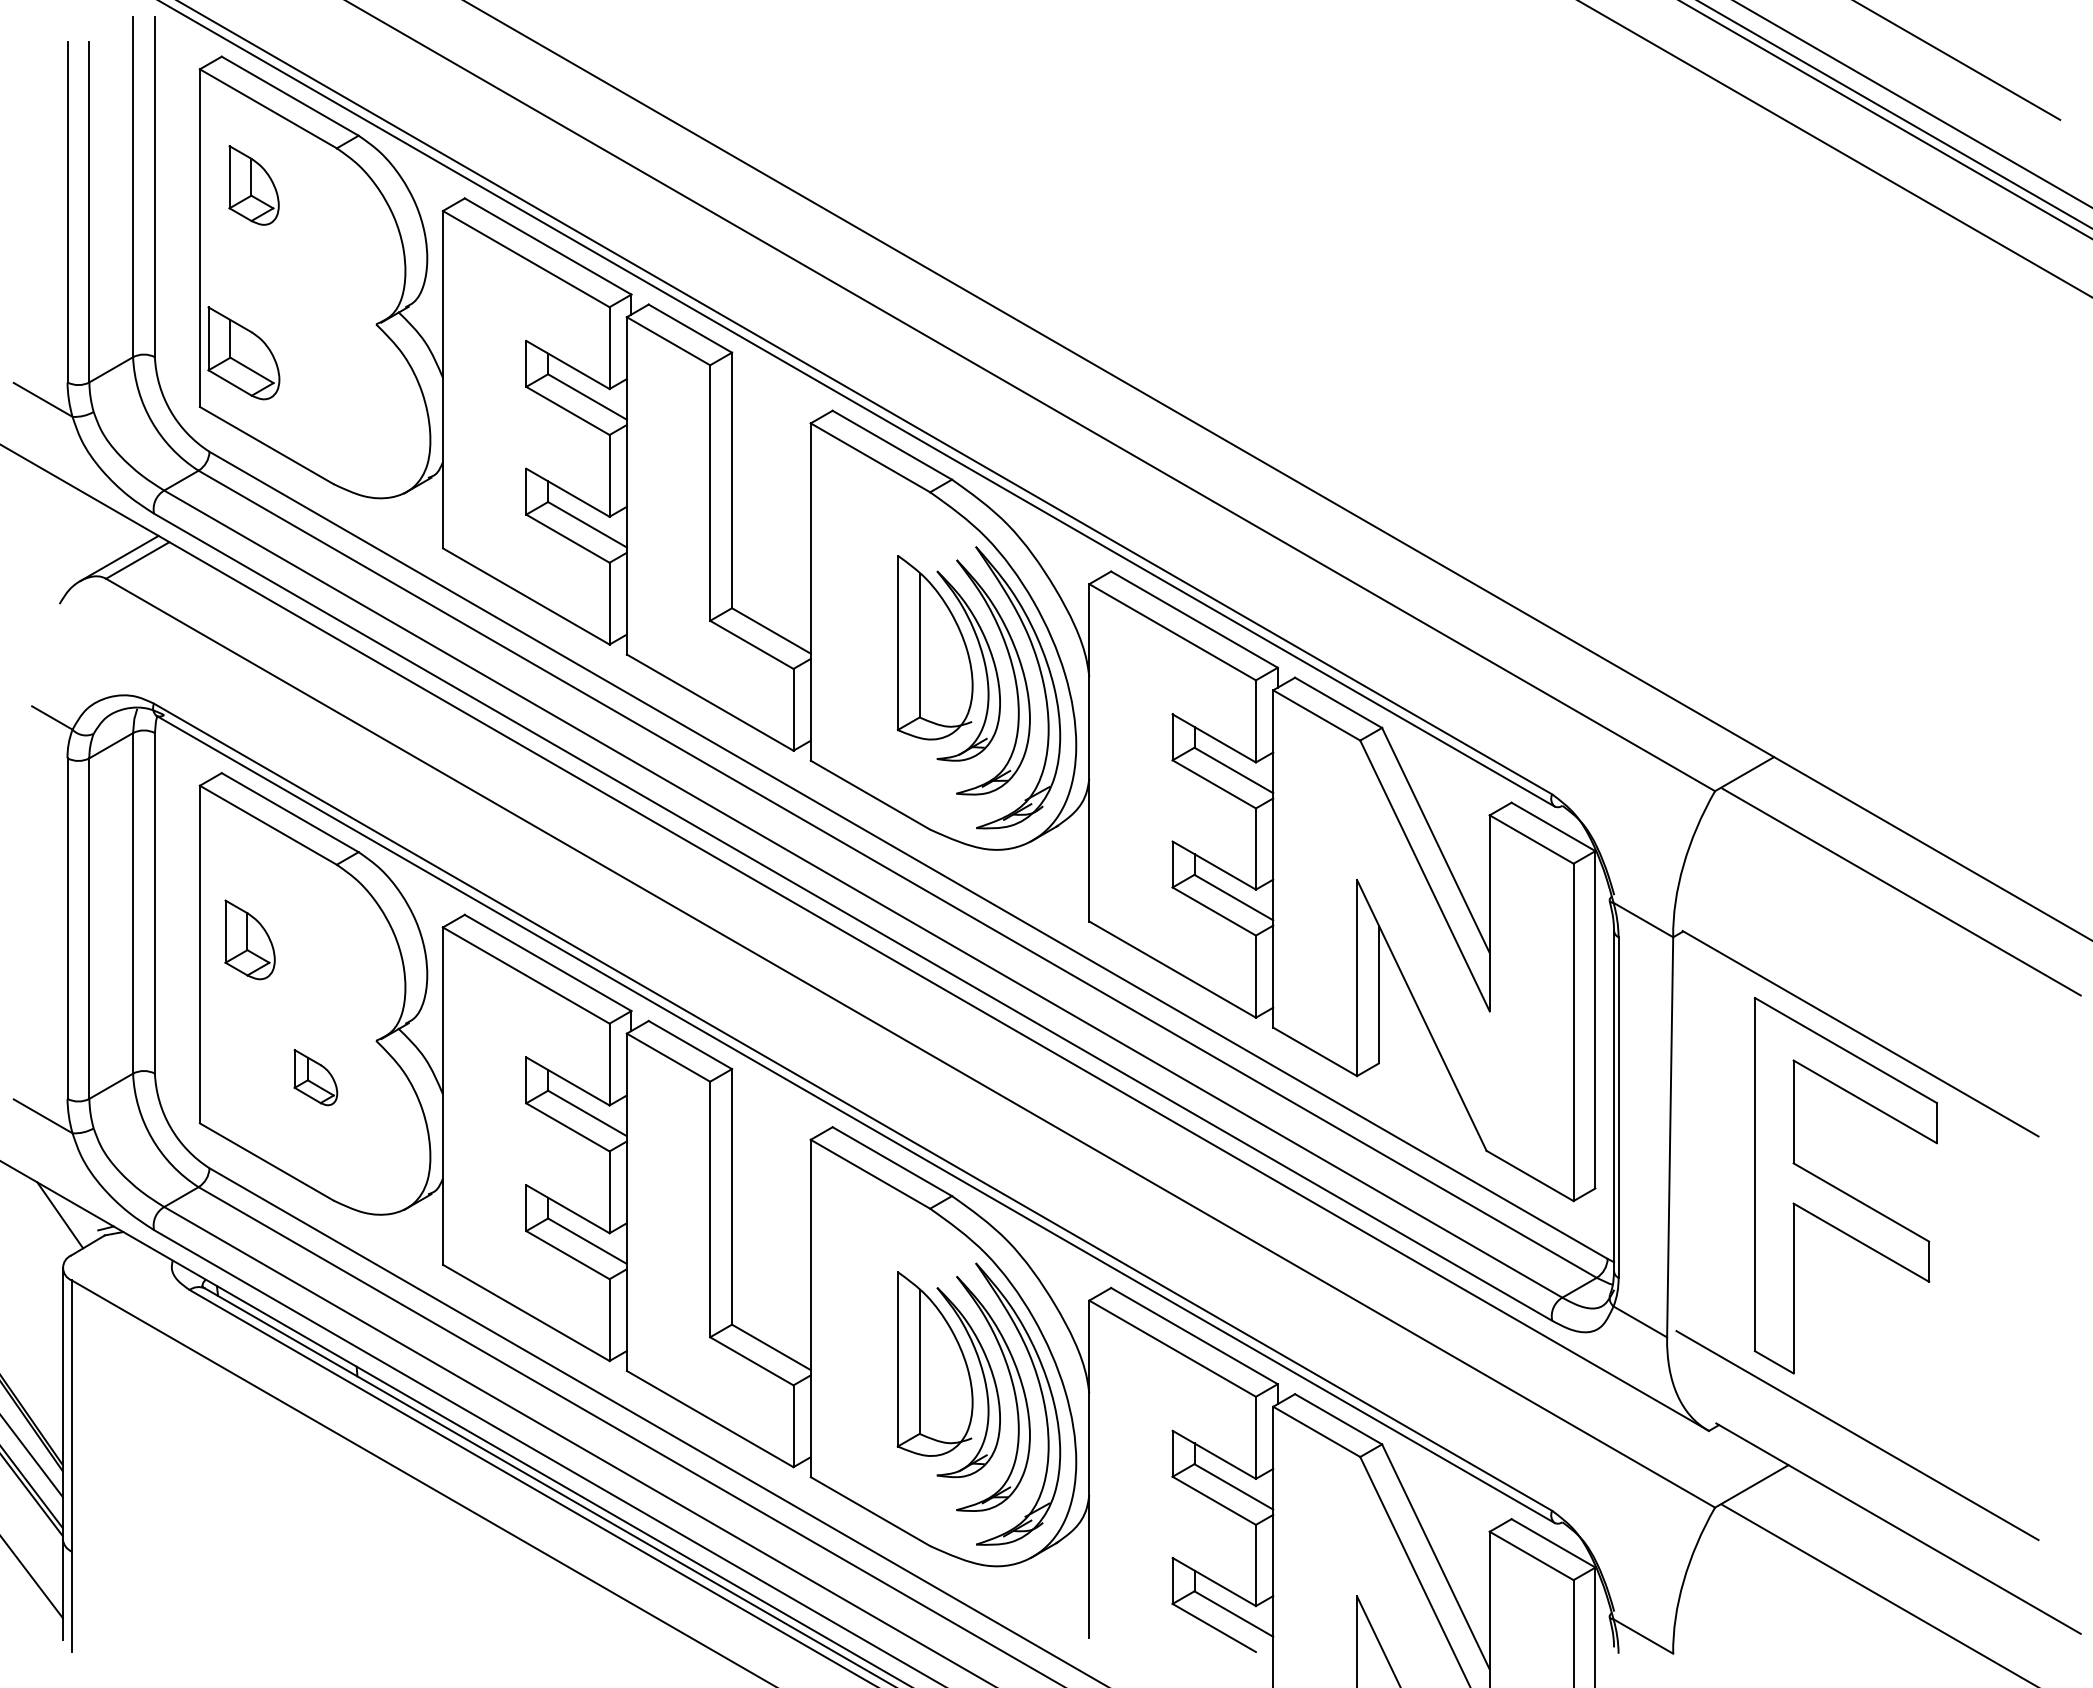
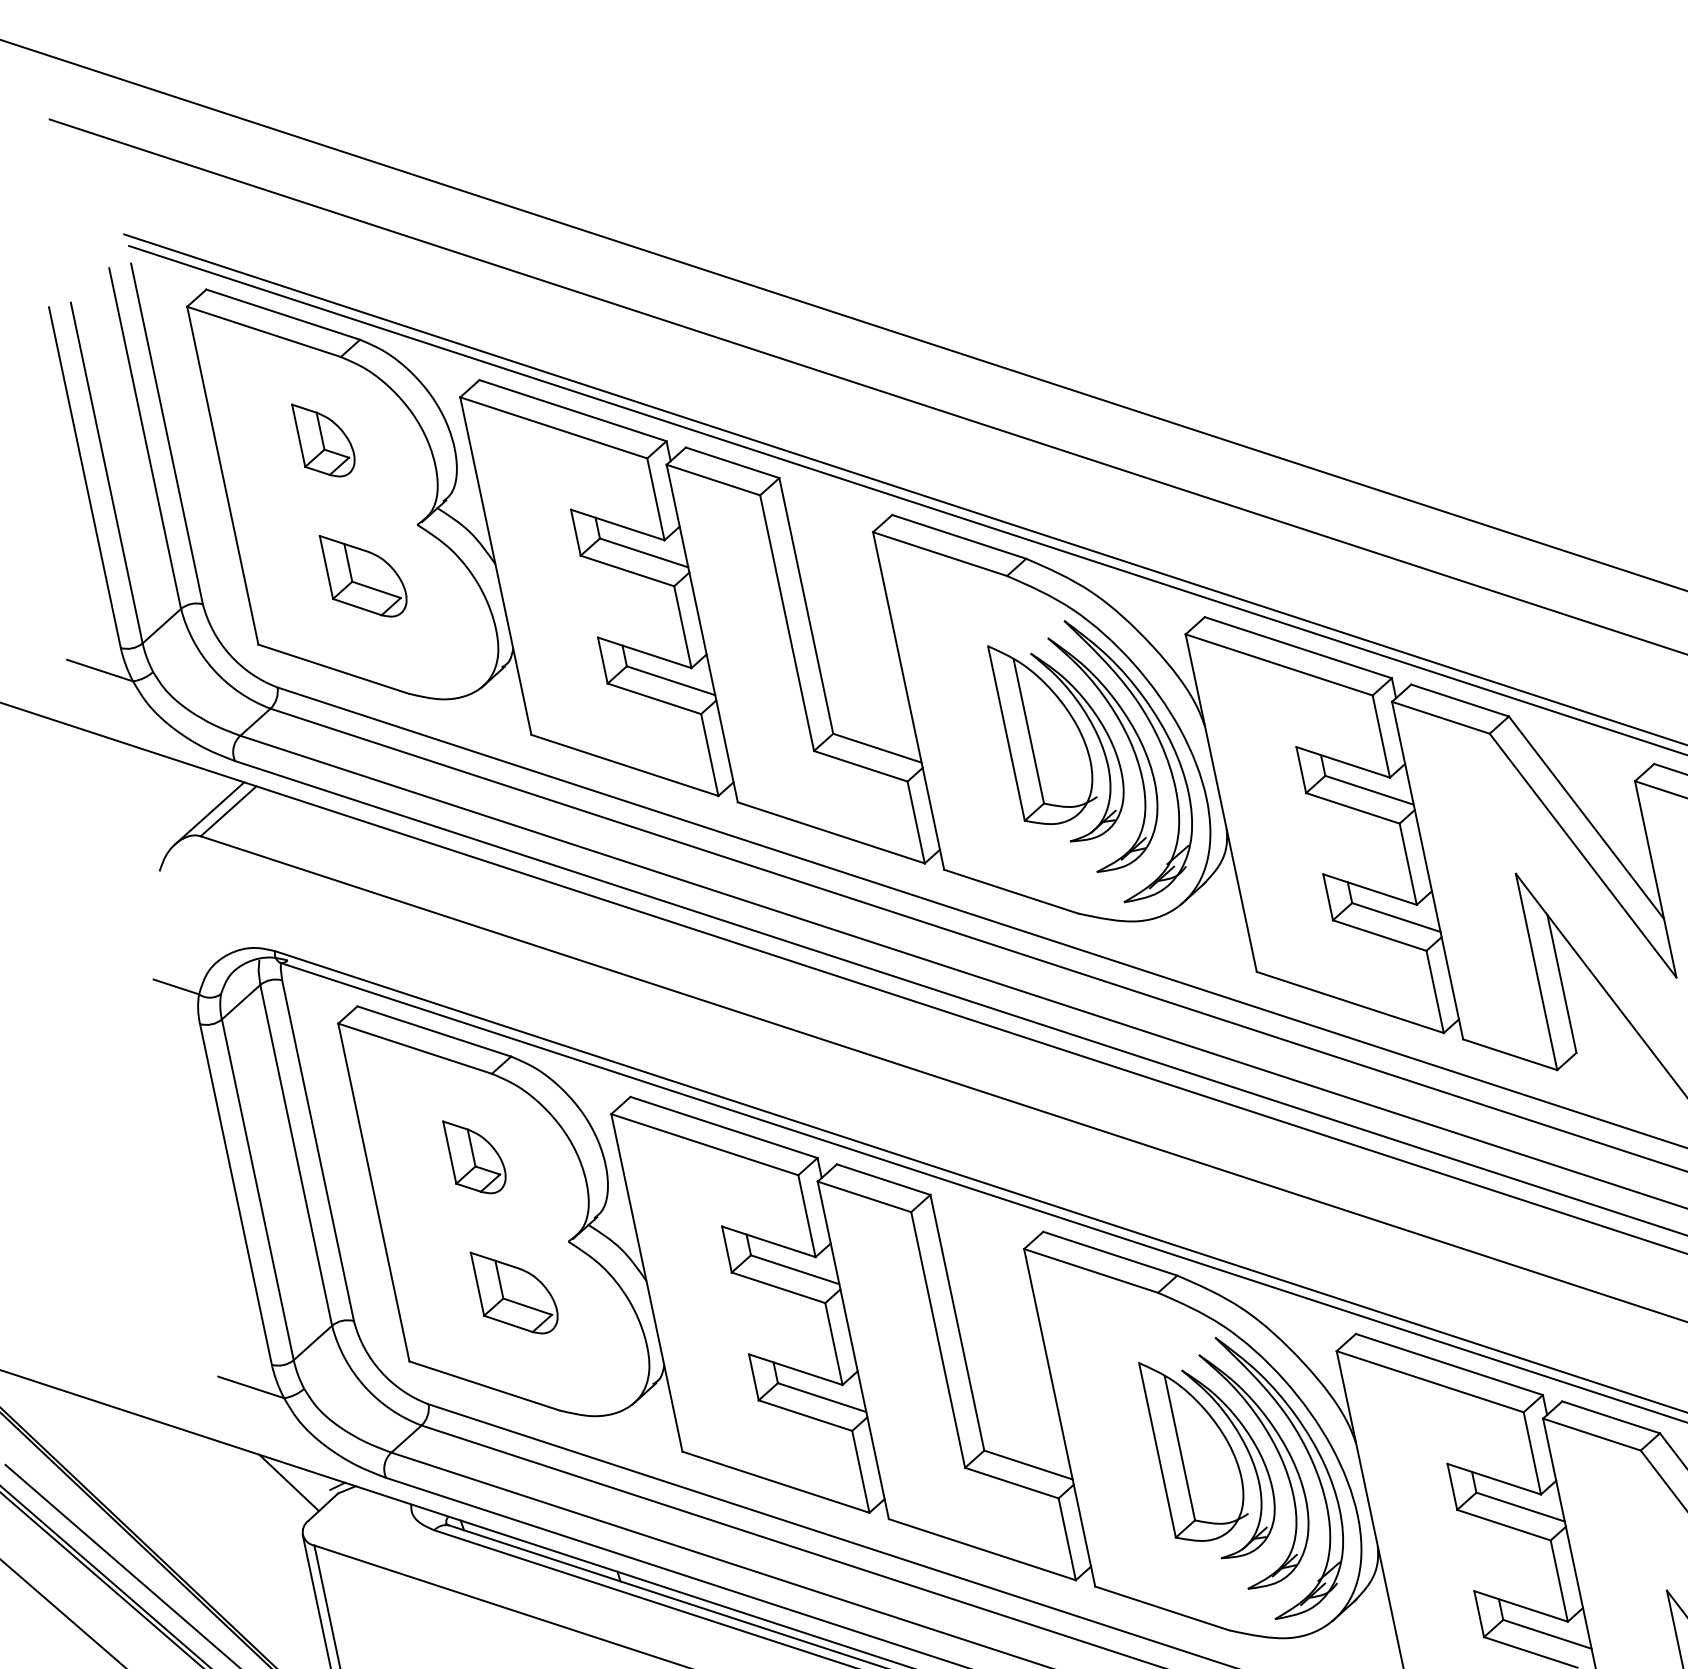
part: (253, 185) -> (324, 439), moved
part: (243, 353) -> (364, 574), moved
part: (249, 939) -> (475, 1155), moved
part: (315, 1077) -> (515, 1291), size x1.67

